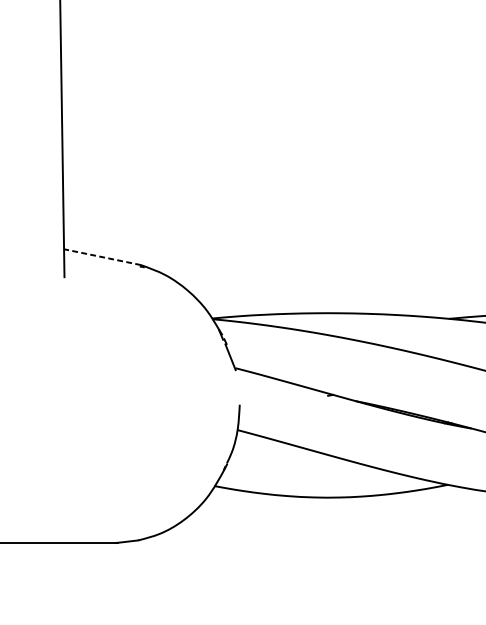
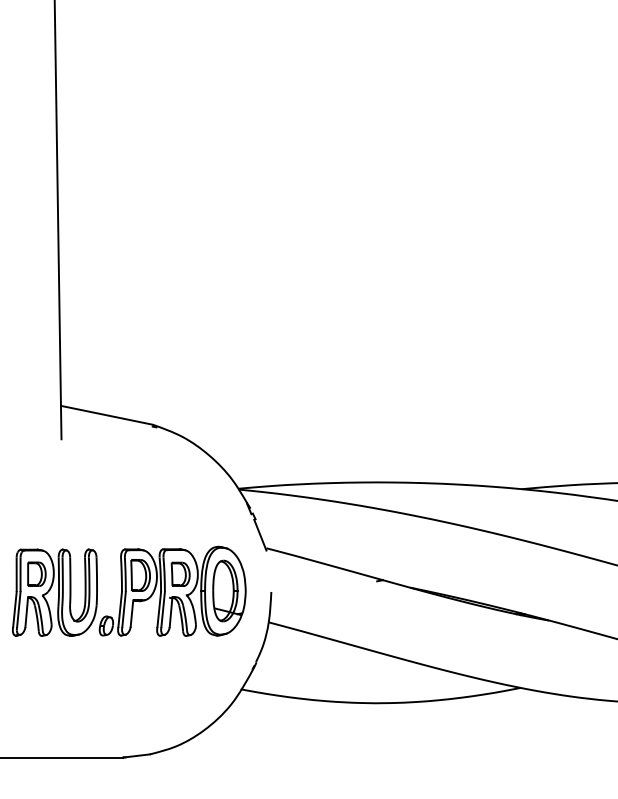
line: (102, 257) -> (106, 415), dashed -> solid
part: (121, 403) -> (129, 590), added

